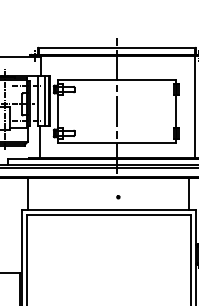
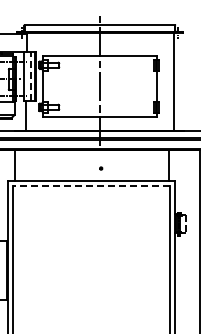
line: (44, 100) -> (30, 75), solid -> dashed
line: (108, 214) -> (91, 185), solid -> dashed

